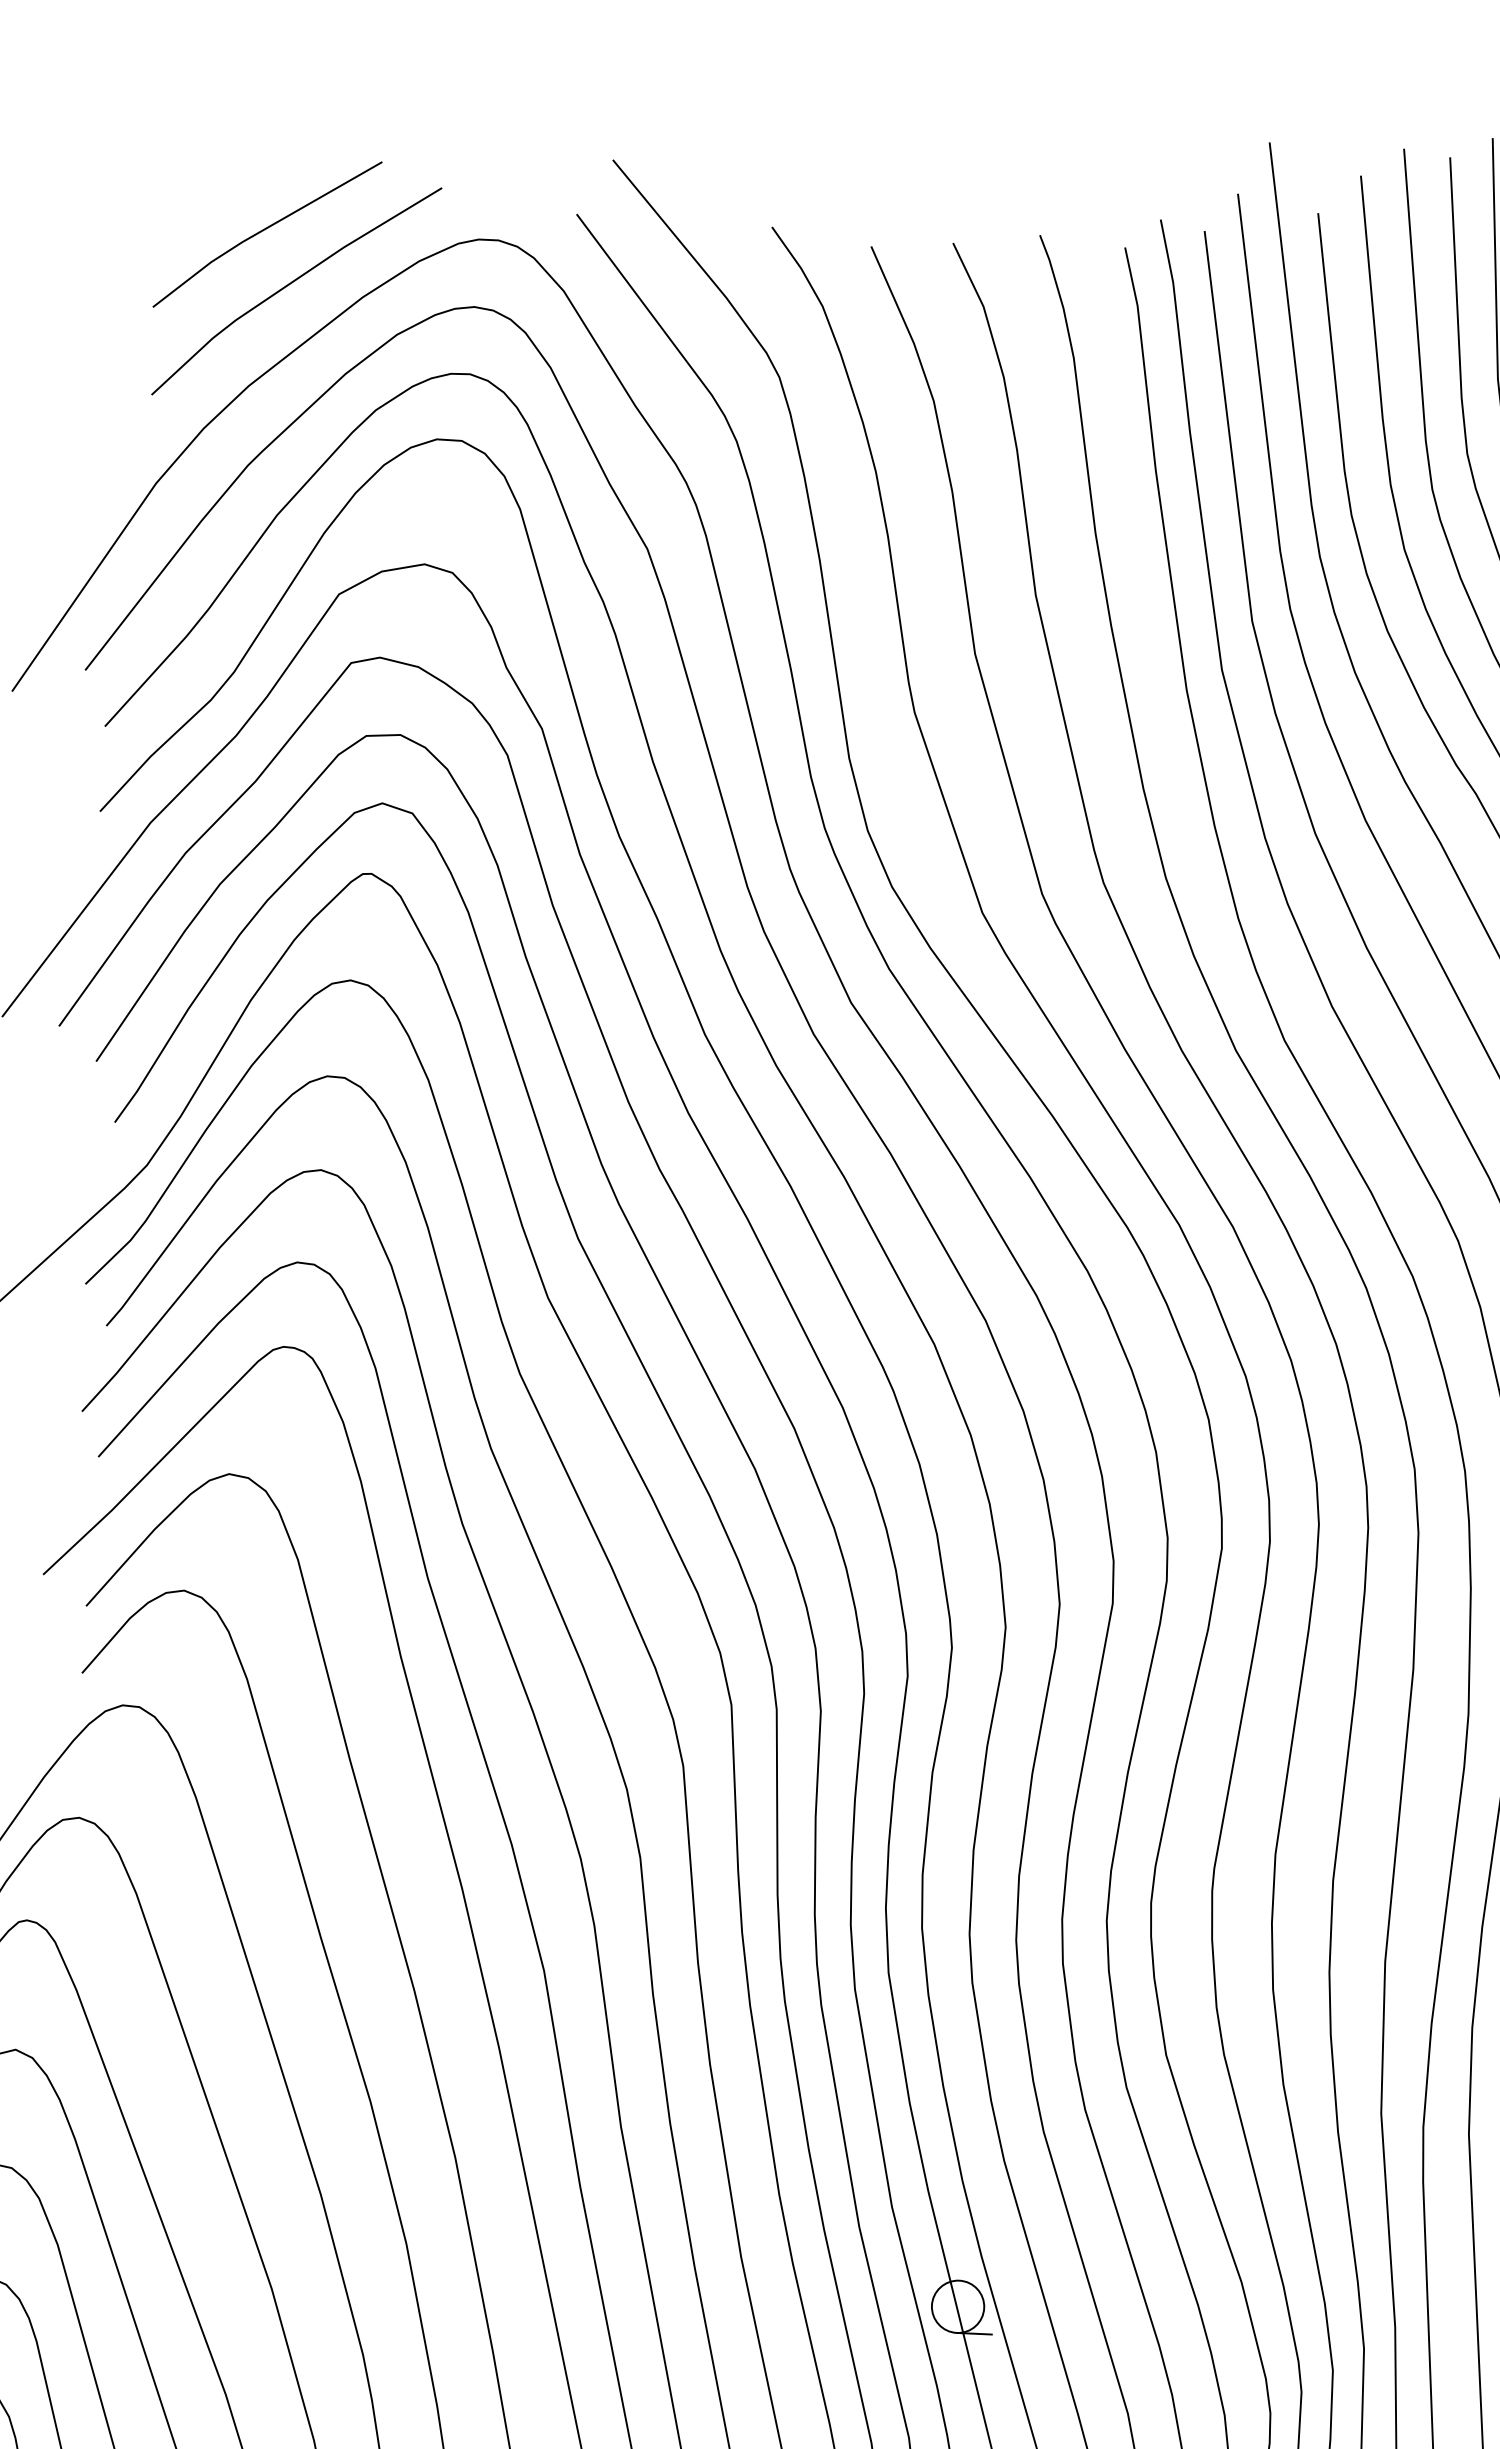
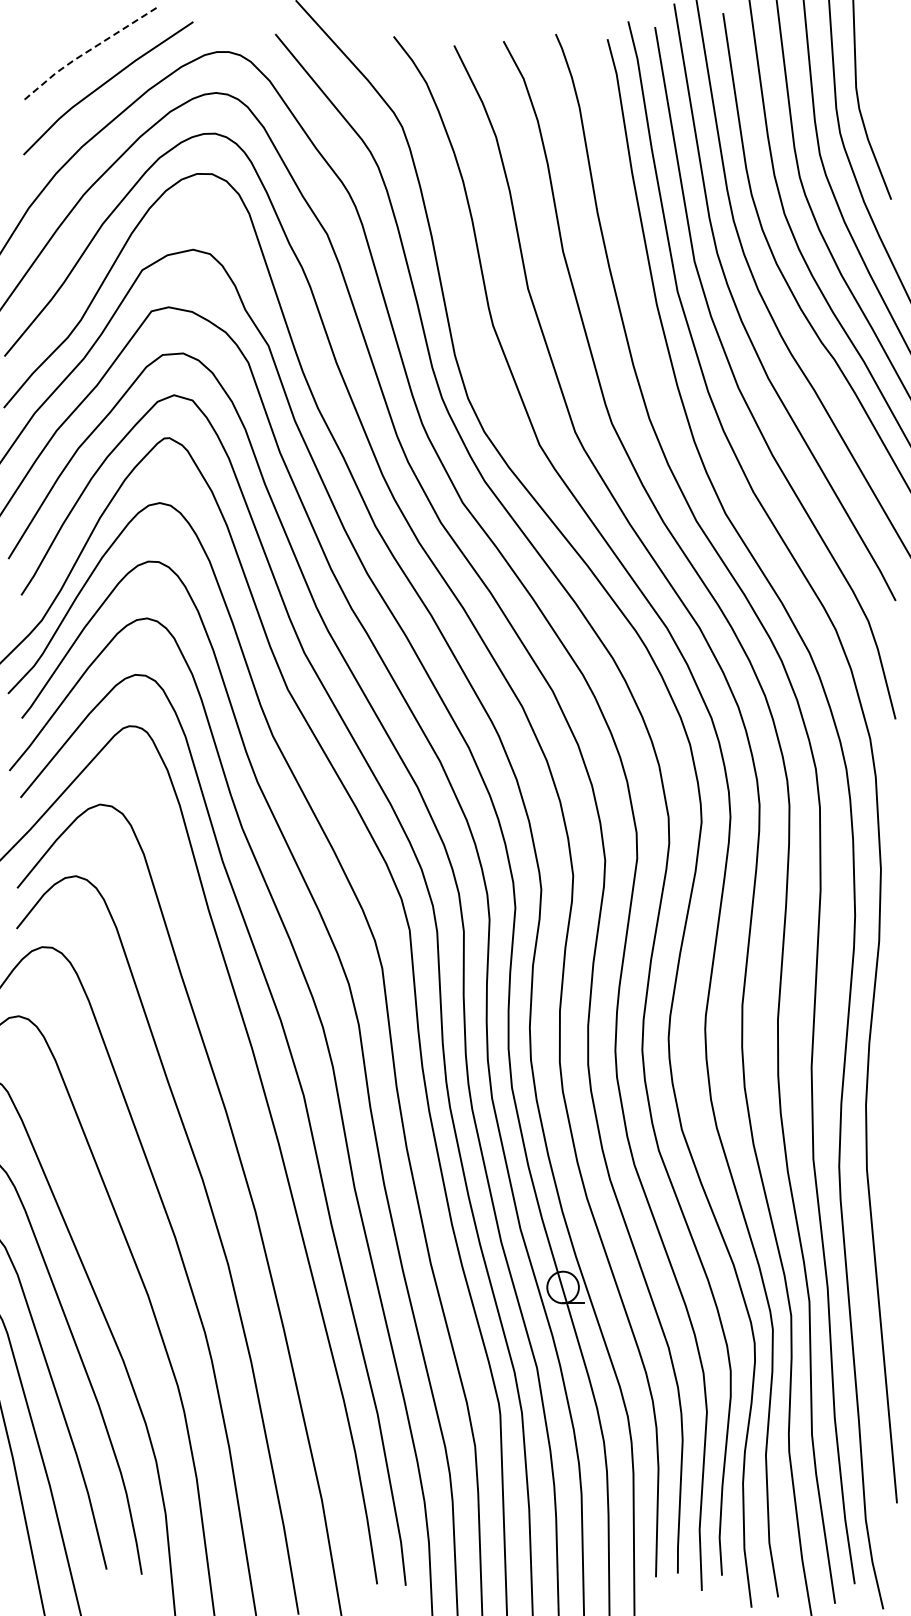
line: (261, 230) -> (85, 52), solid -> dashed

